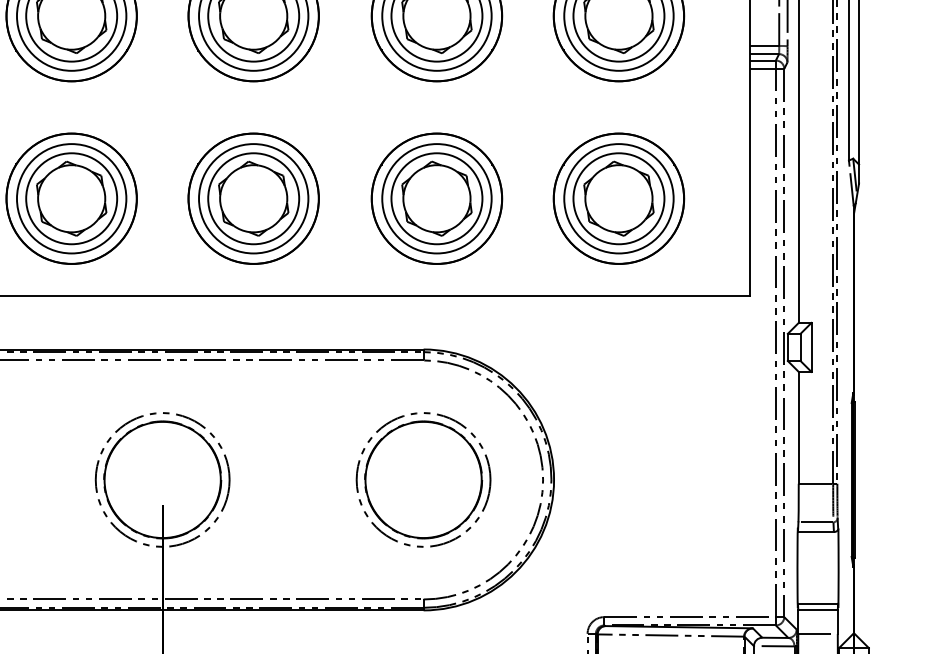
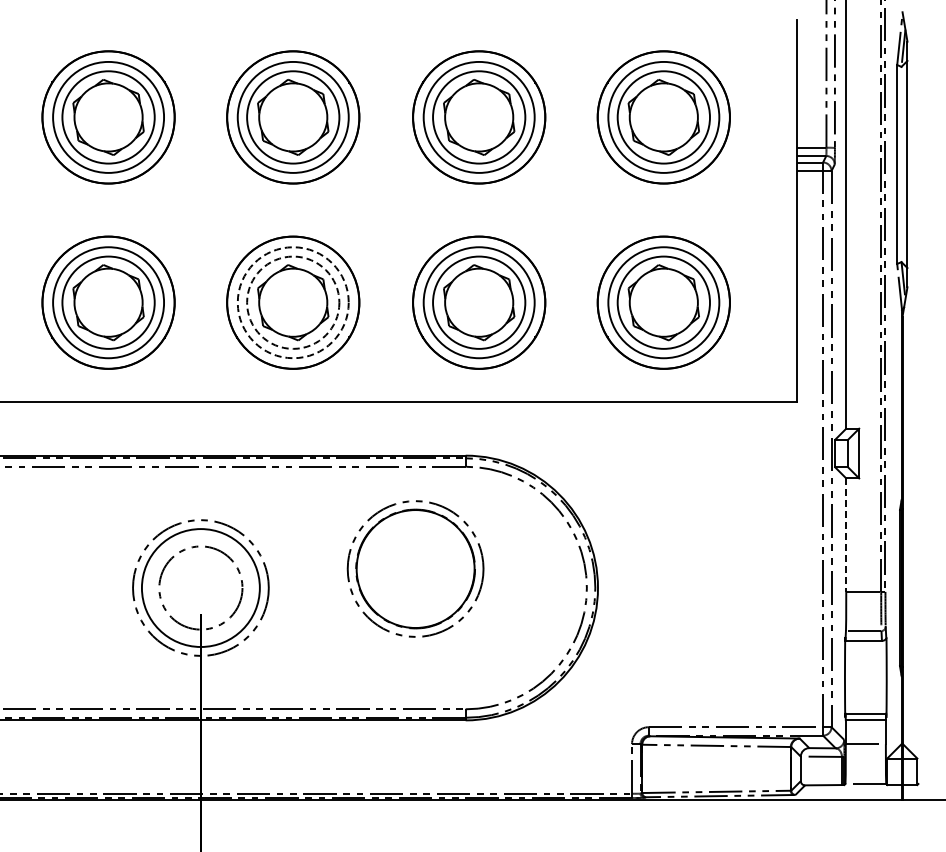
circle: (252, 198) -> (292, 302), solid -> dashed
circle: (253, 198) -> (293, 302), solid -> dashed
line: (798, 428) -> (846, 535), solid -> dashed
circle: (162, 479) -> (200, 587), size x0.7
part: (423, 479) -> (415, 568), moved

